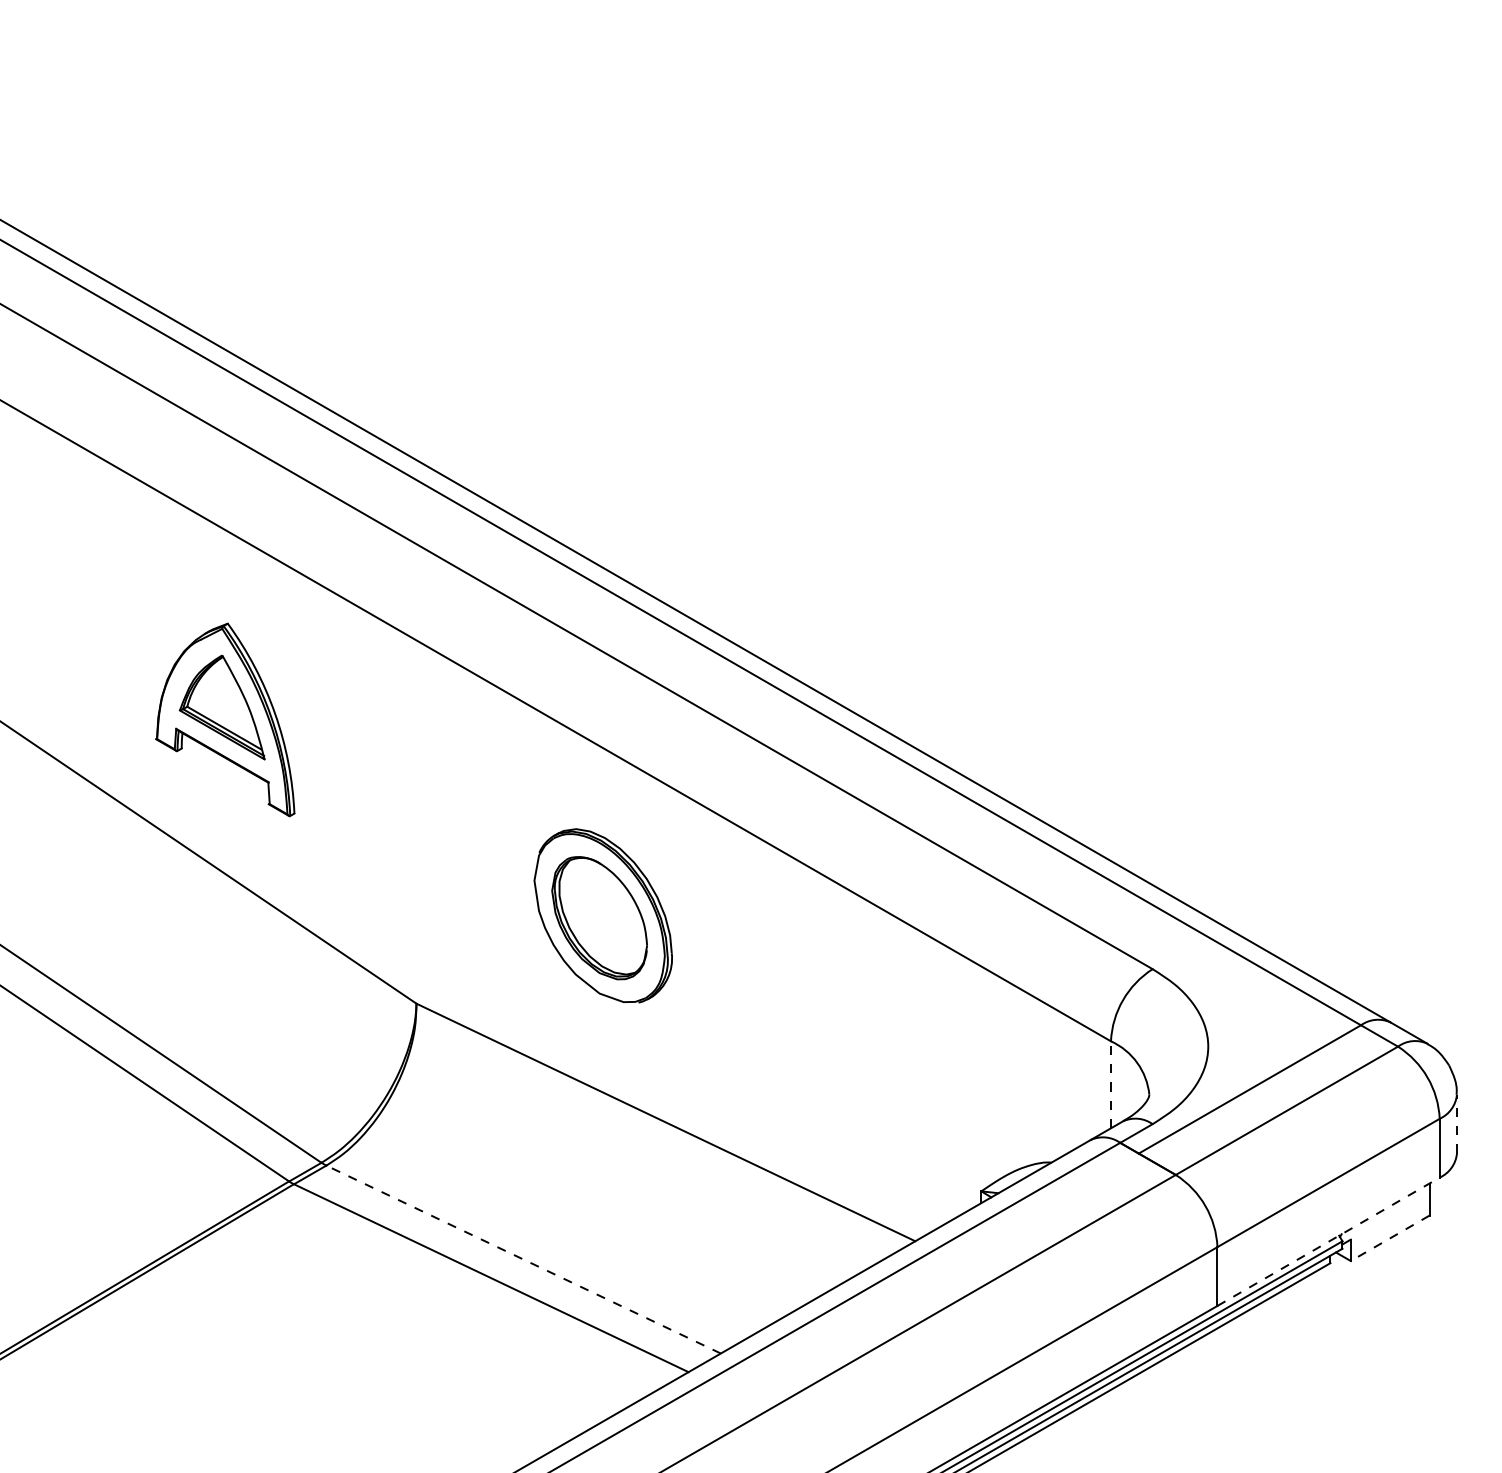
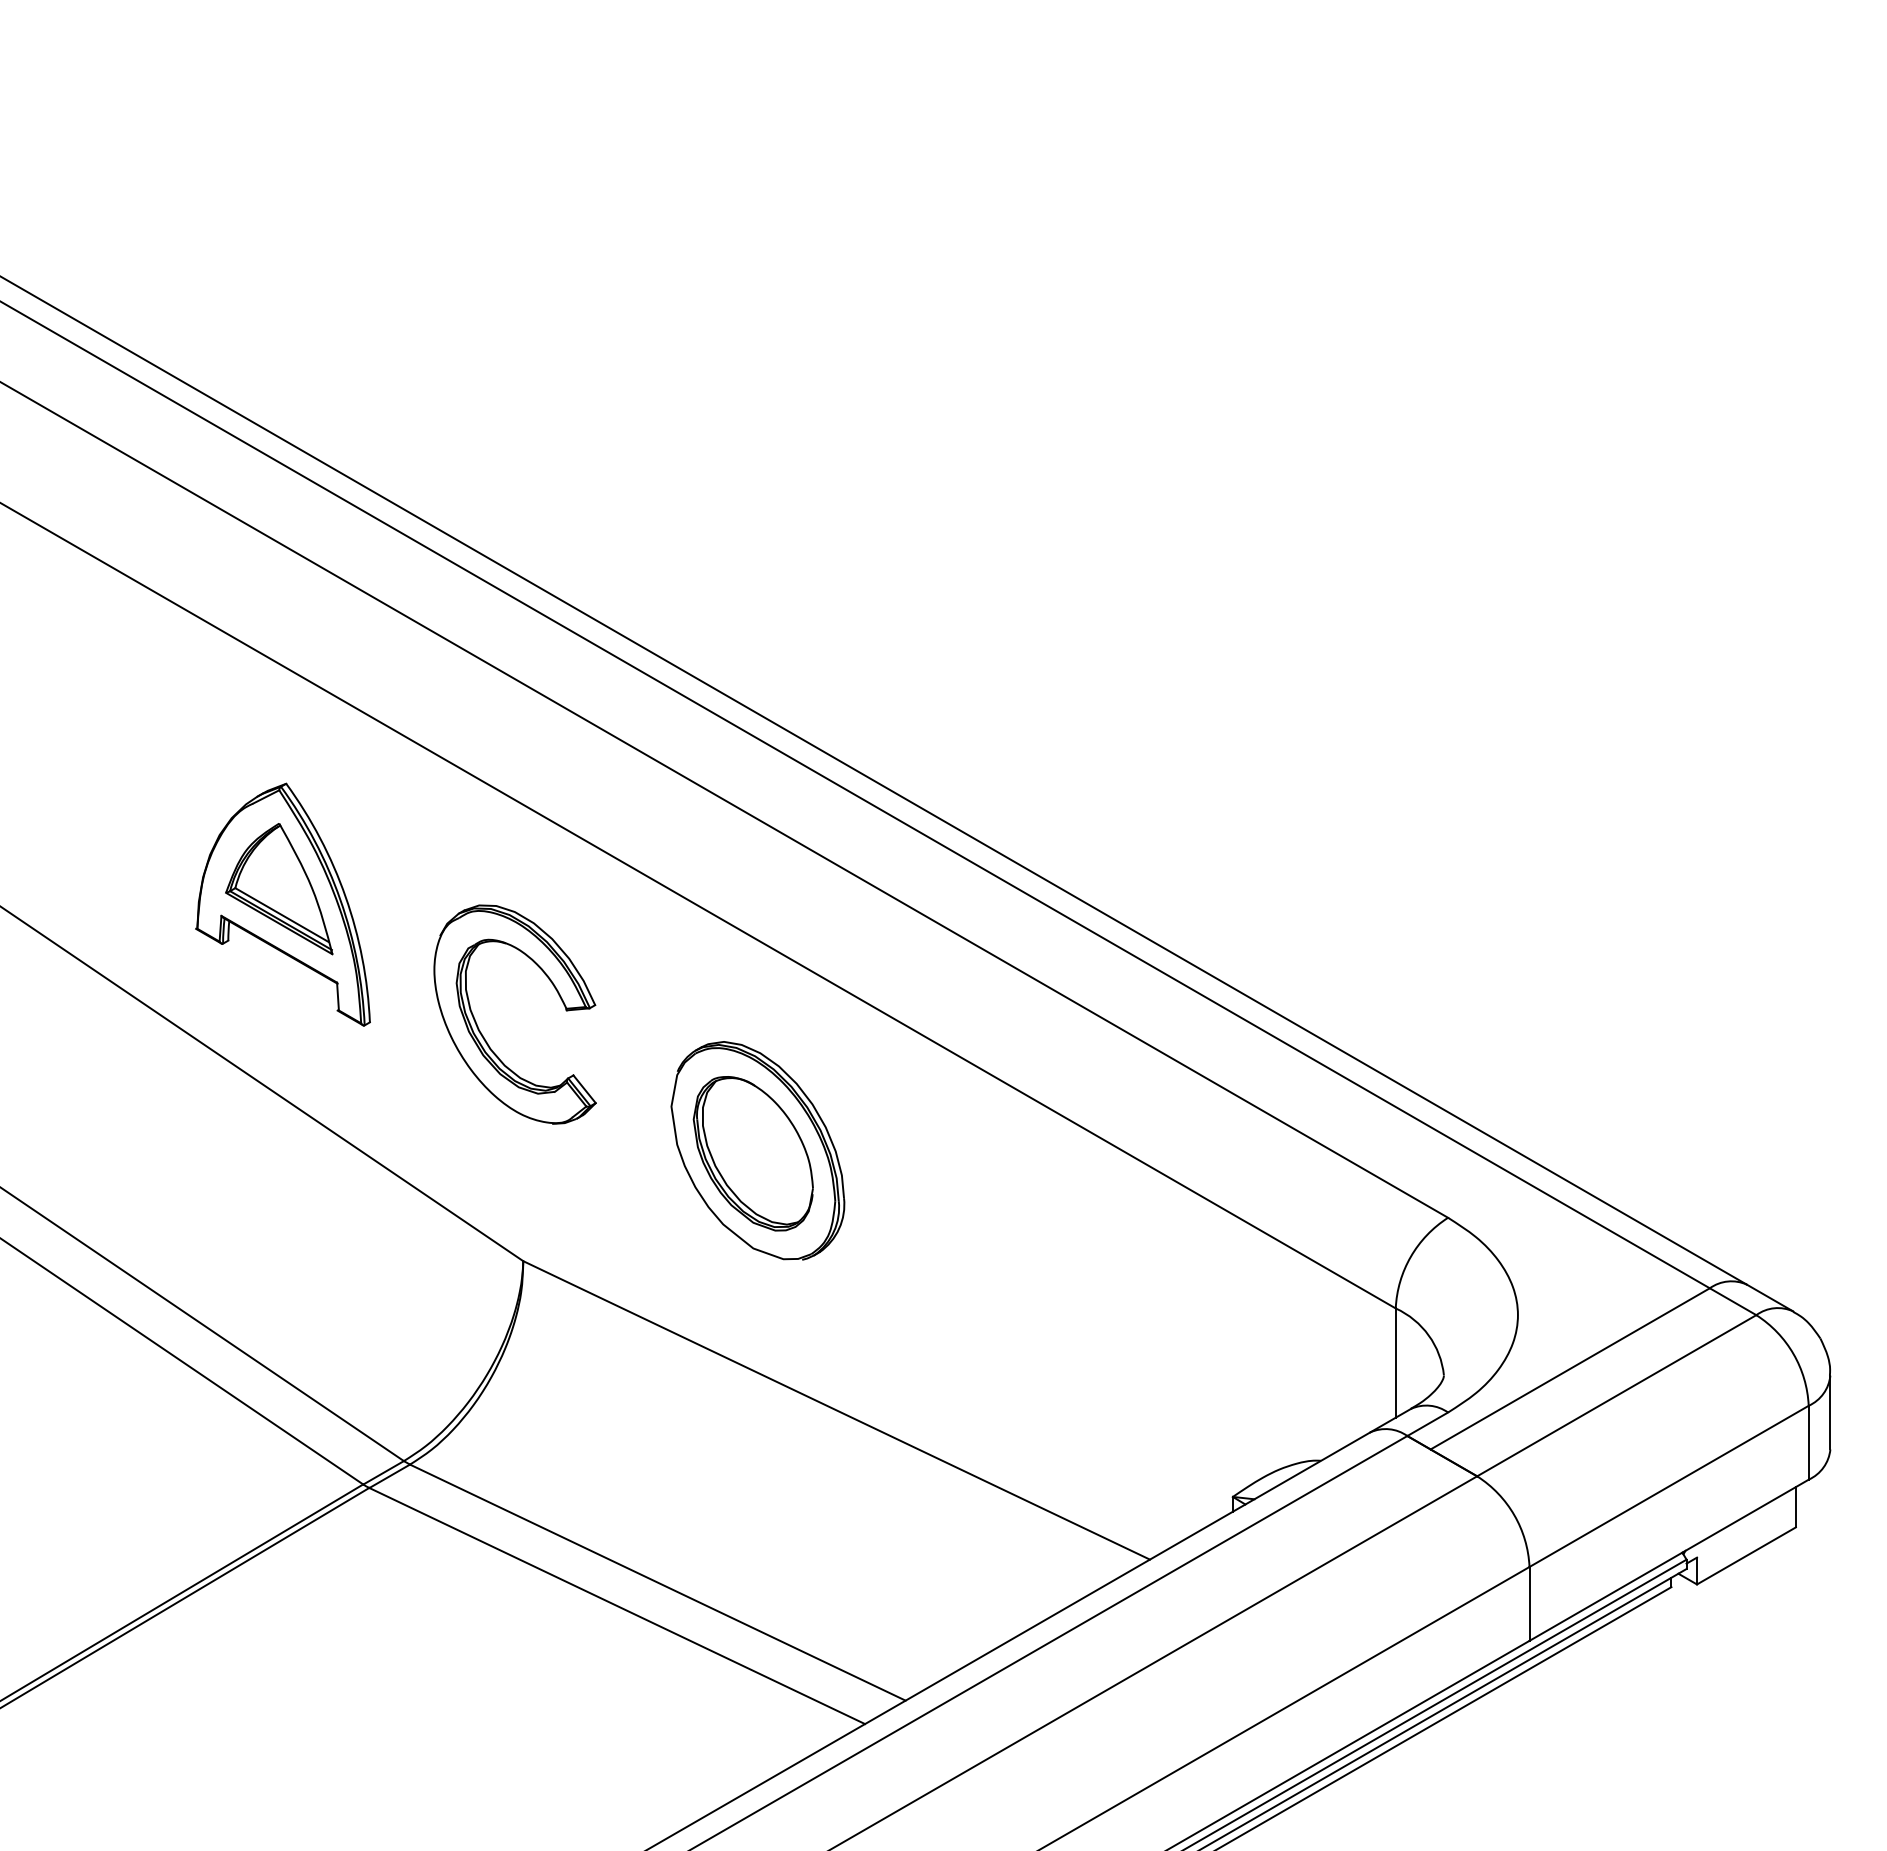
part: (384, 824) -> (483, 1035), added
line: (1110, 1085) -> (1395, 1363), dashed -> solid
line: (1457, 1124) -> (1830, 1412), dashed -> solid
line: (1390, 1238) -> (1746, 1556), dashed -> solid
line: (1328, 1241) -> (1669, 1560), dashed -> solid
line: (523, 1259) -> (657, 1582), dashed -> solid

